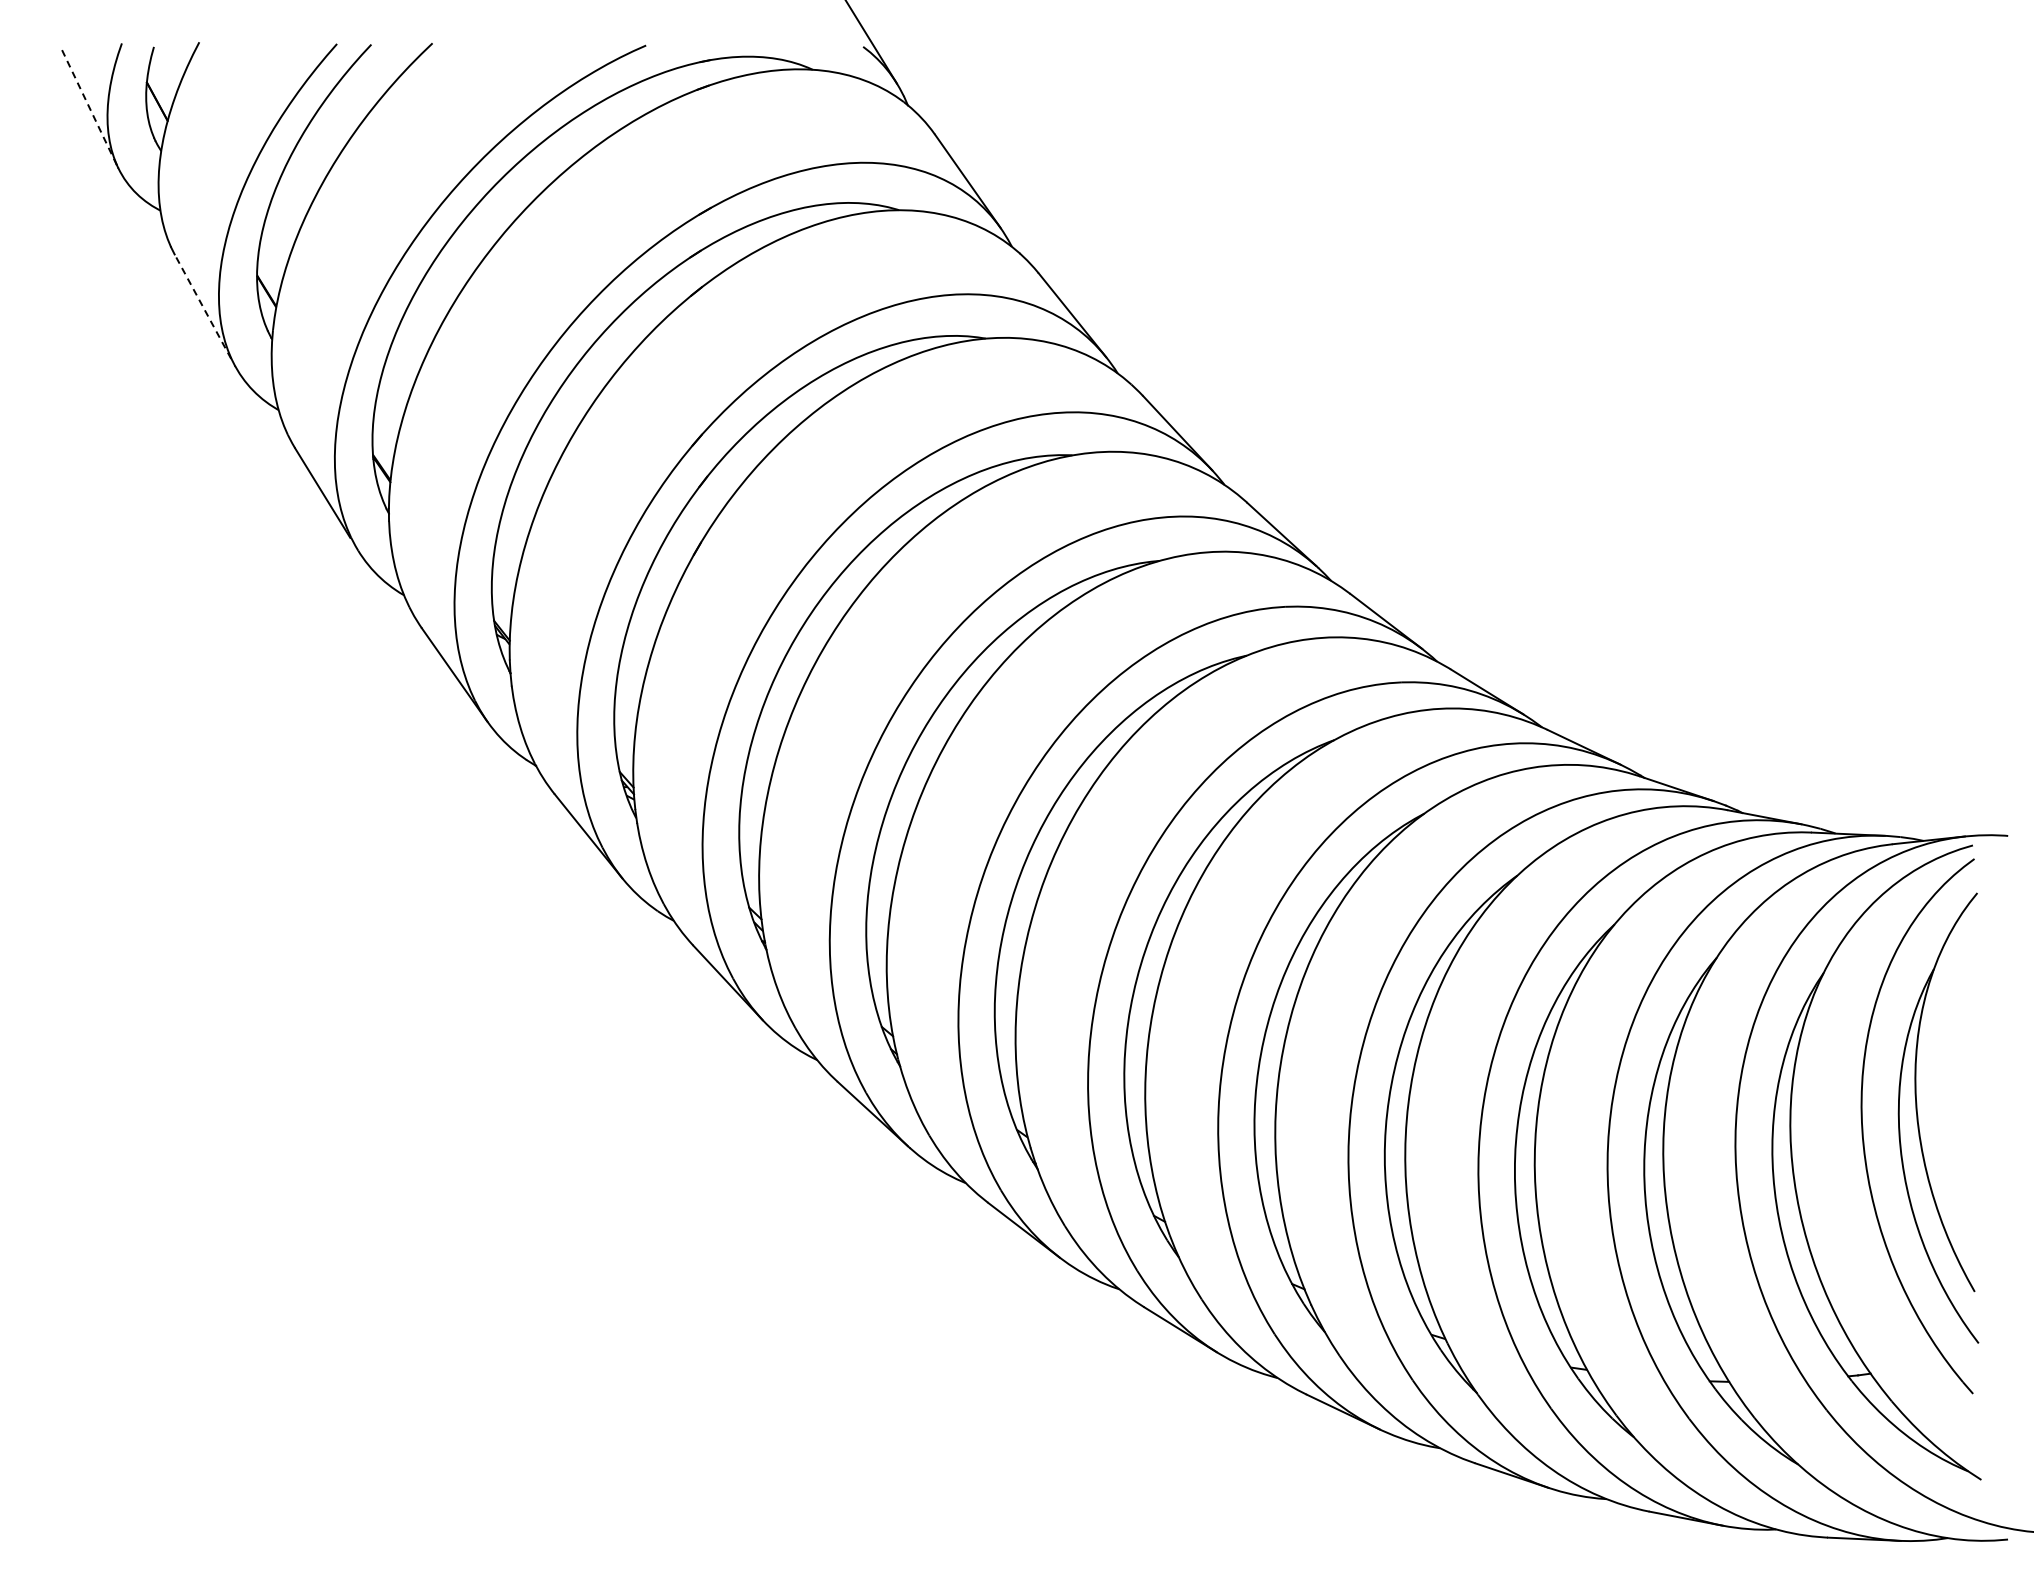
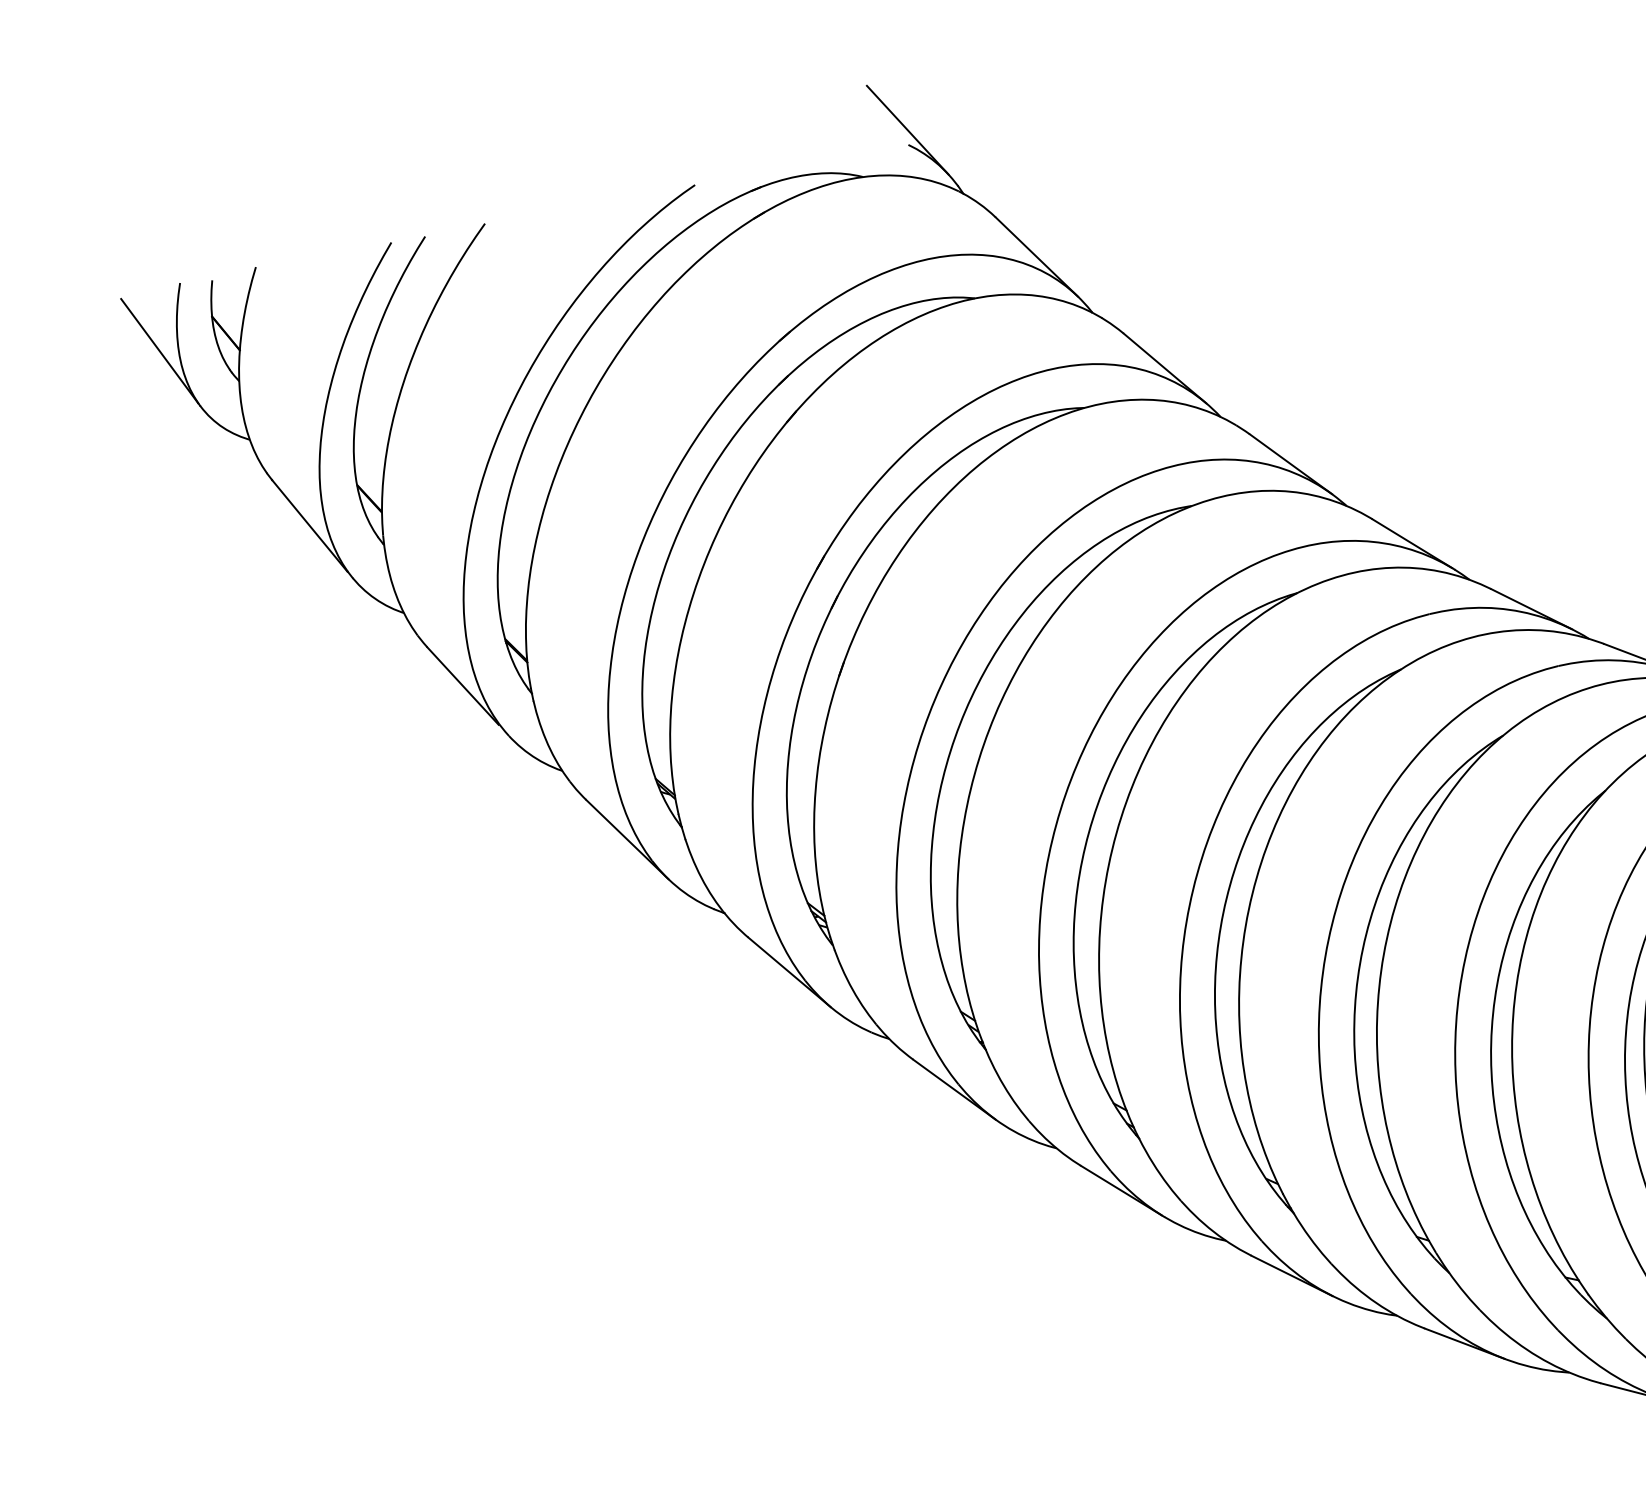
line: (88, 106) -> (159, 351), dashed -> solid
line: (202, 306) -> (309, 525), dashed -> solid

